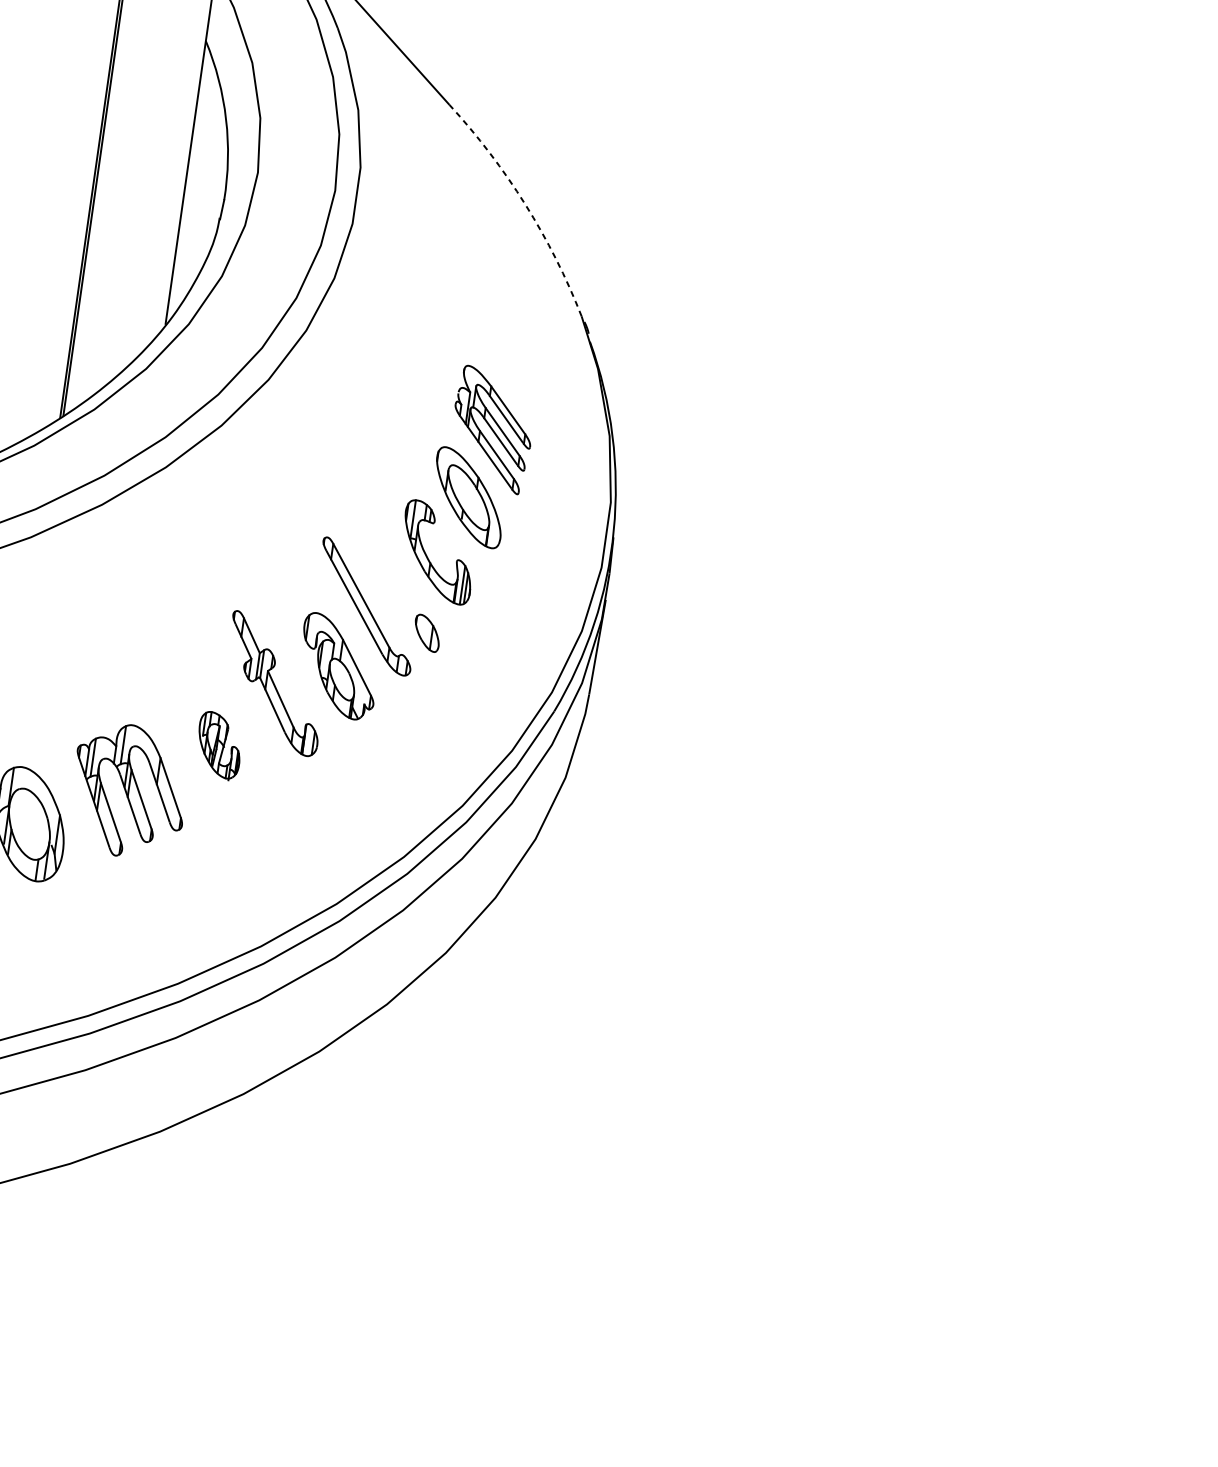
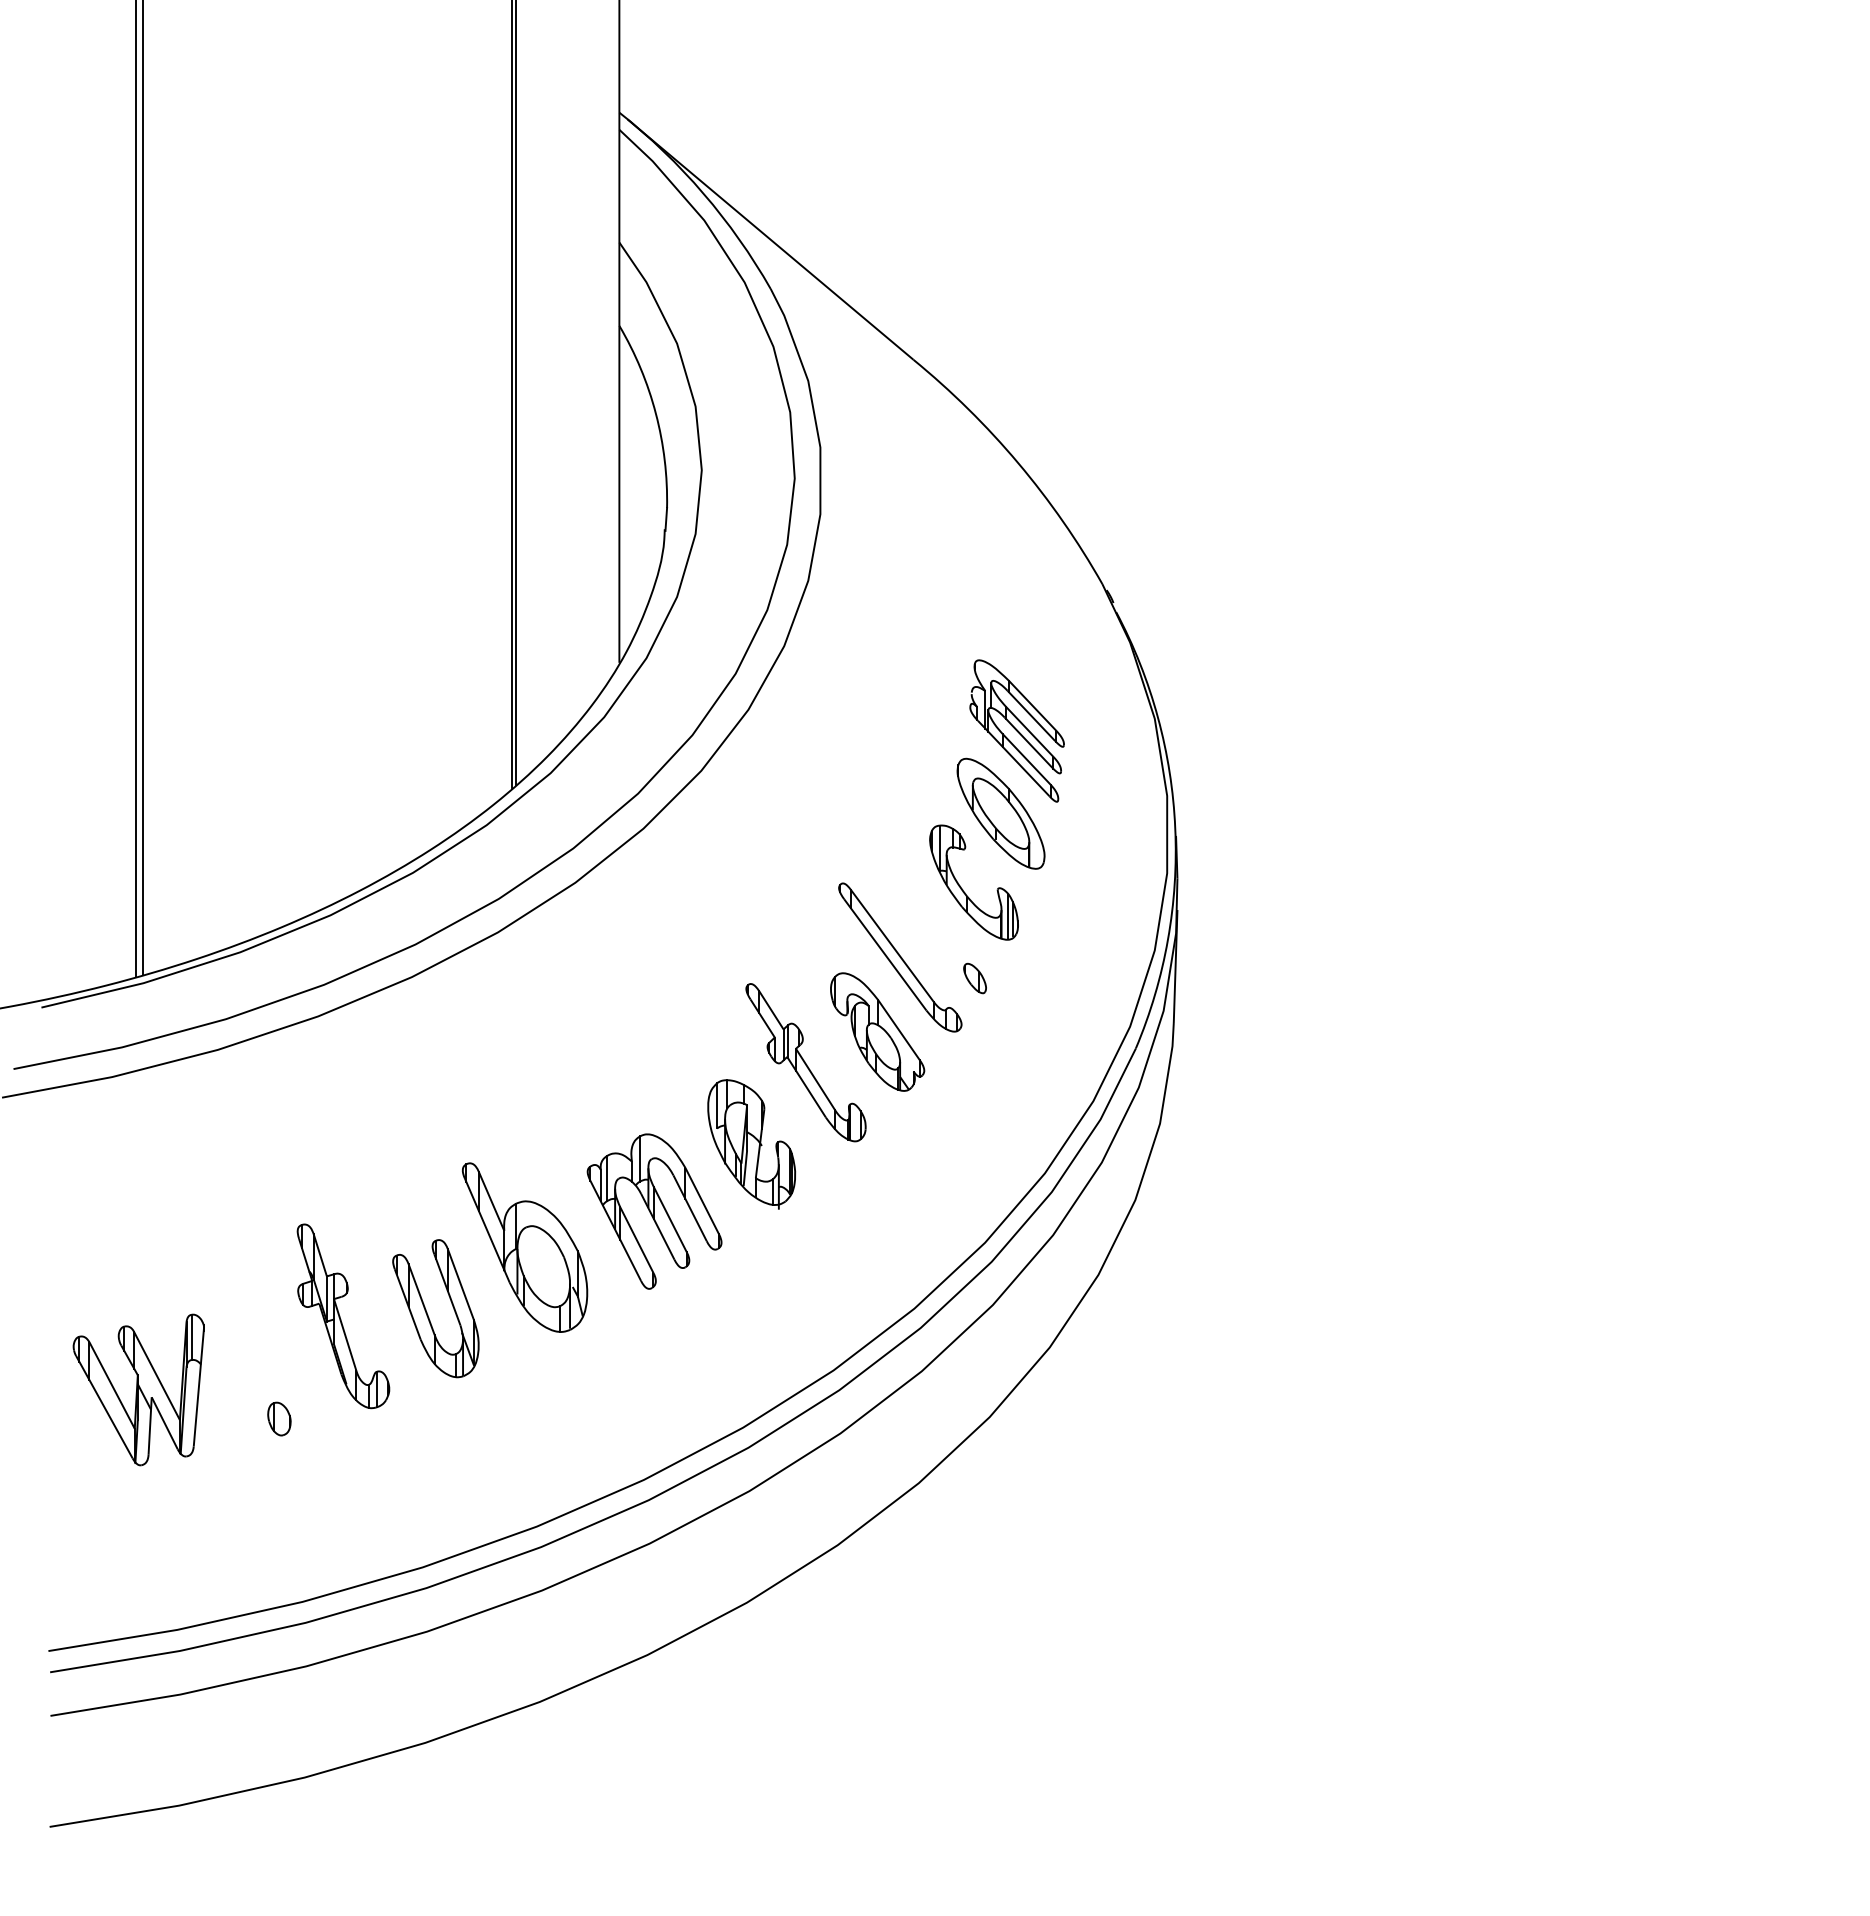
arc: (525, 204) -> (1018, 463), dashed -> solid
part: (426, 633) -> (974, 978), size x0.71
part: (219, 746) -> (751, 1144), size x1.67

